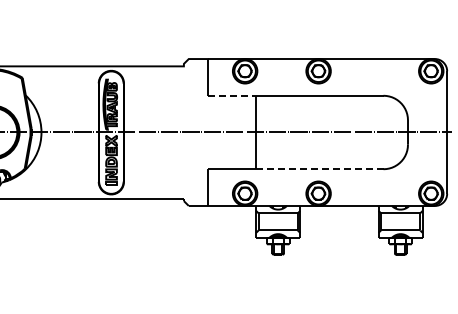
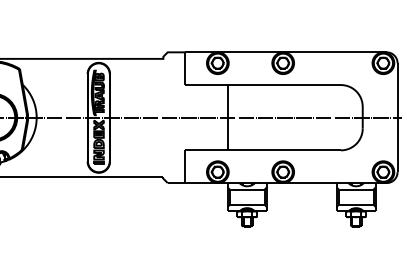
line: (232, 95) -> (206, 84), dashed -> solid
line: (319, 169) -> (284, 150), dashed -> solid

